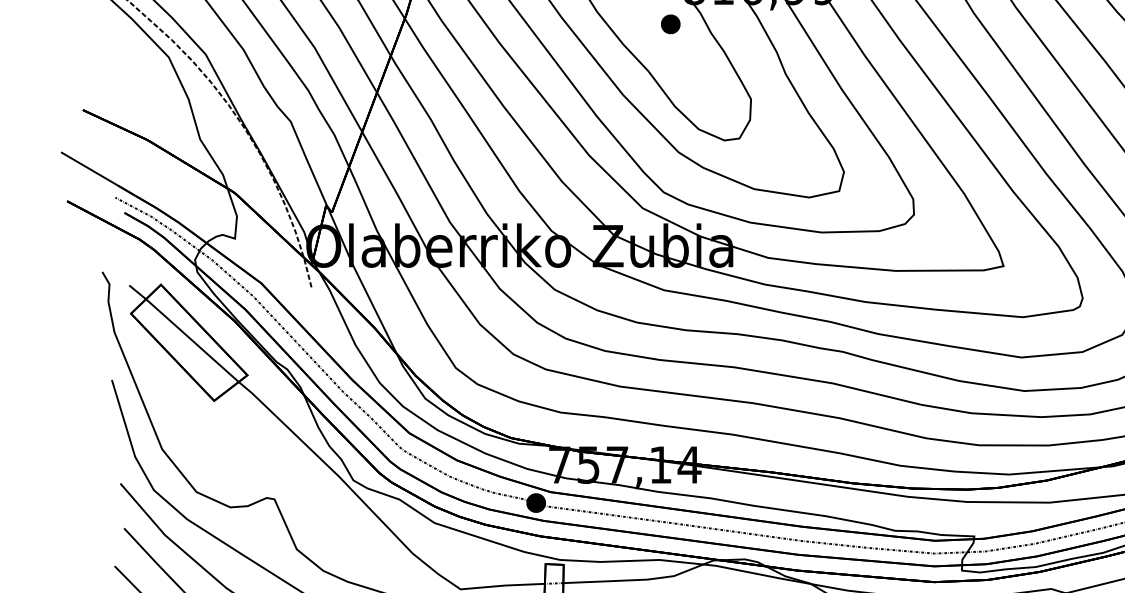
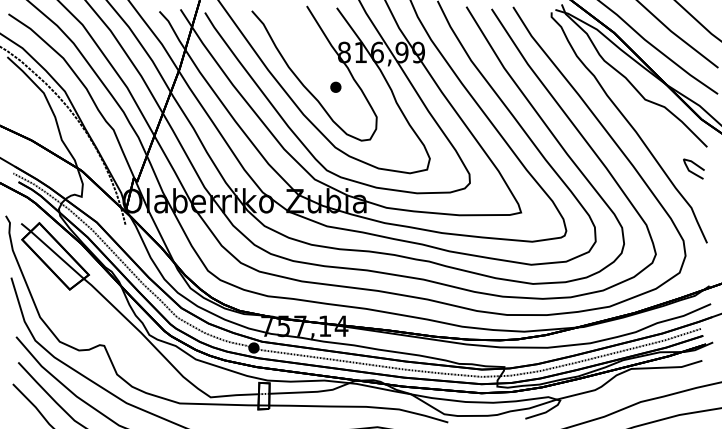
part: (670, 22) -> (335, 86), moved

